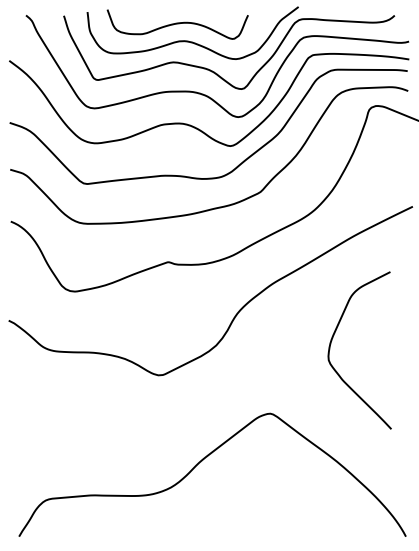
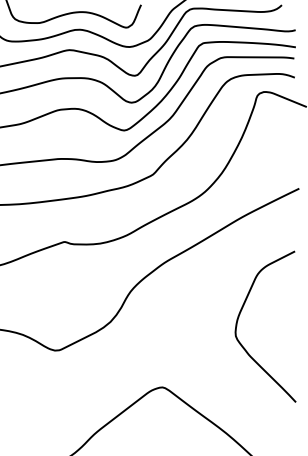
curve: (333, 338) -> (240, 315), moved

